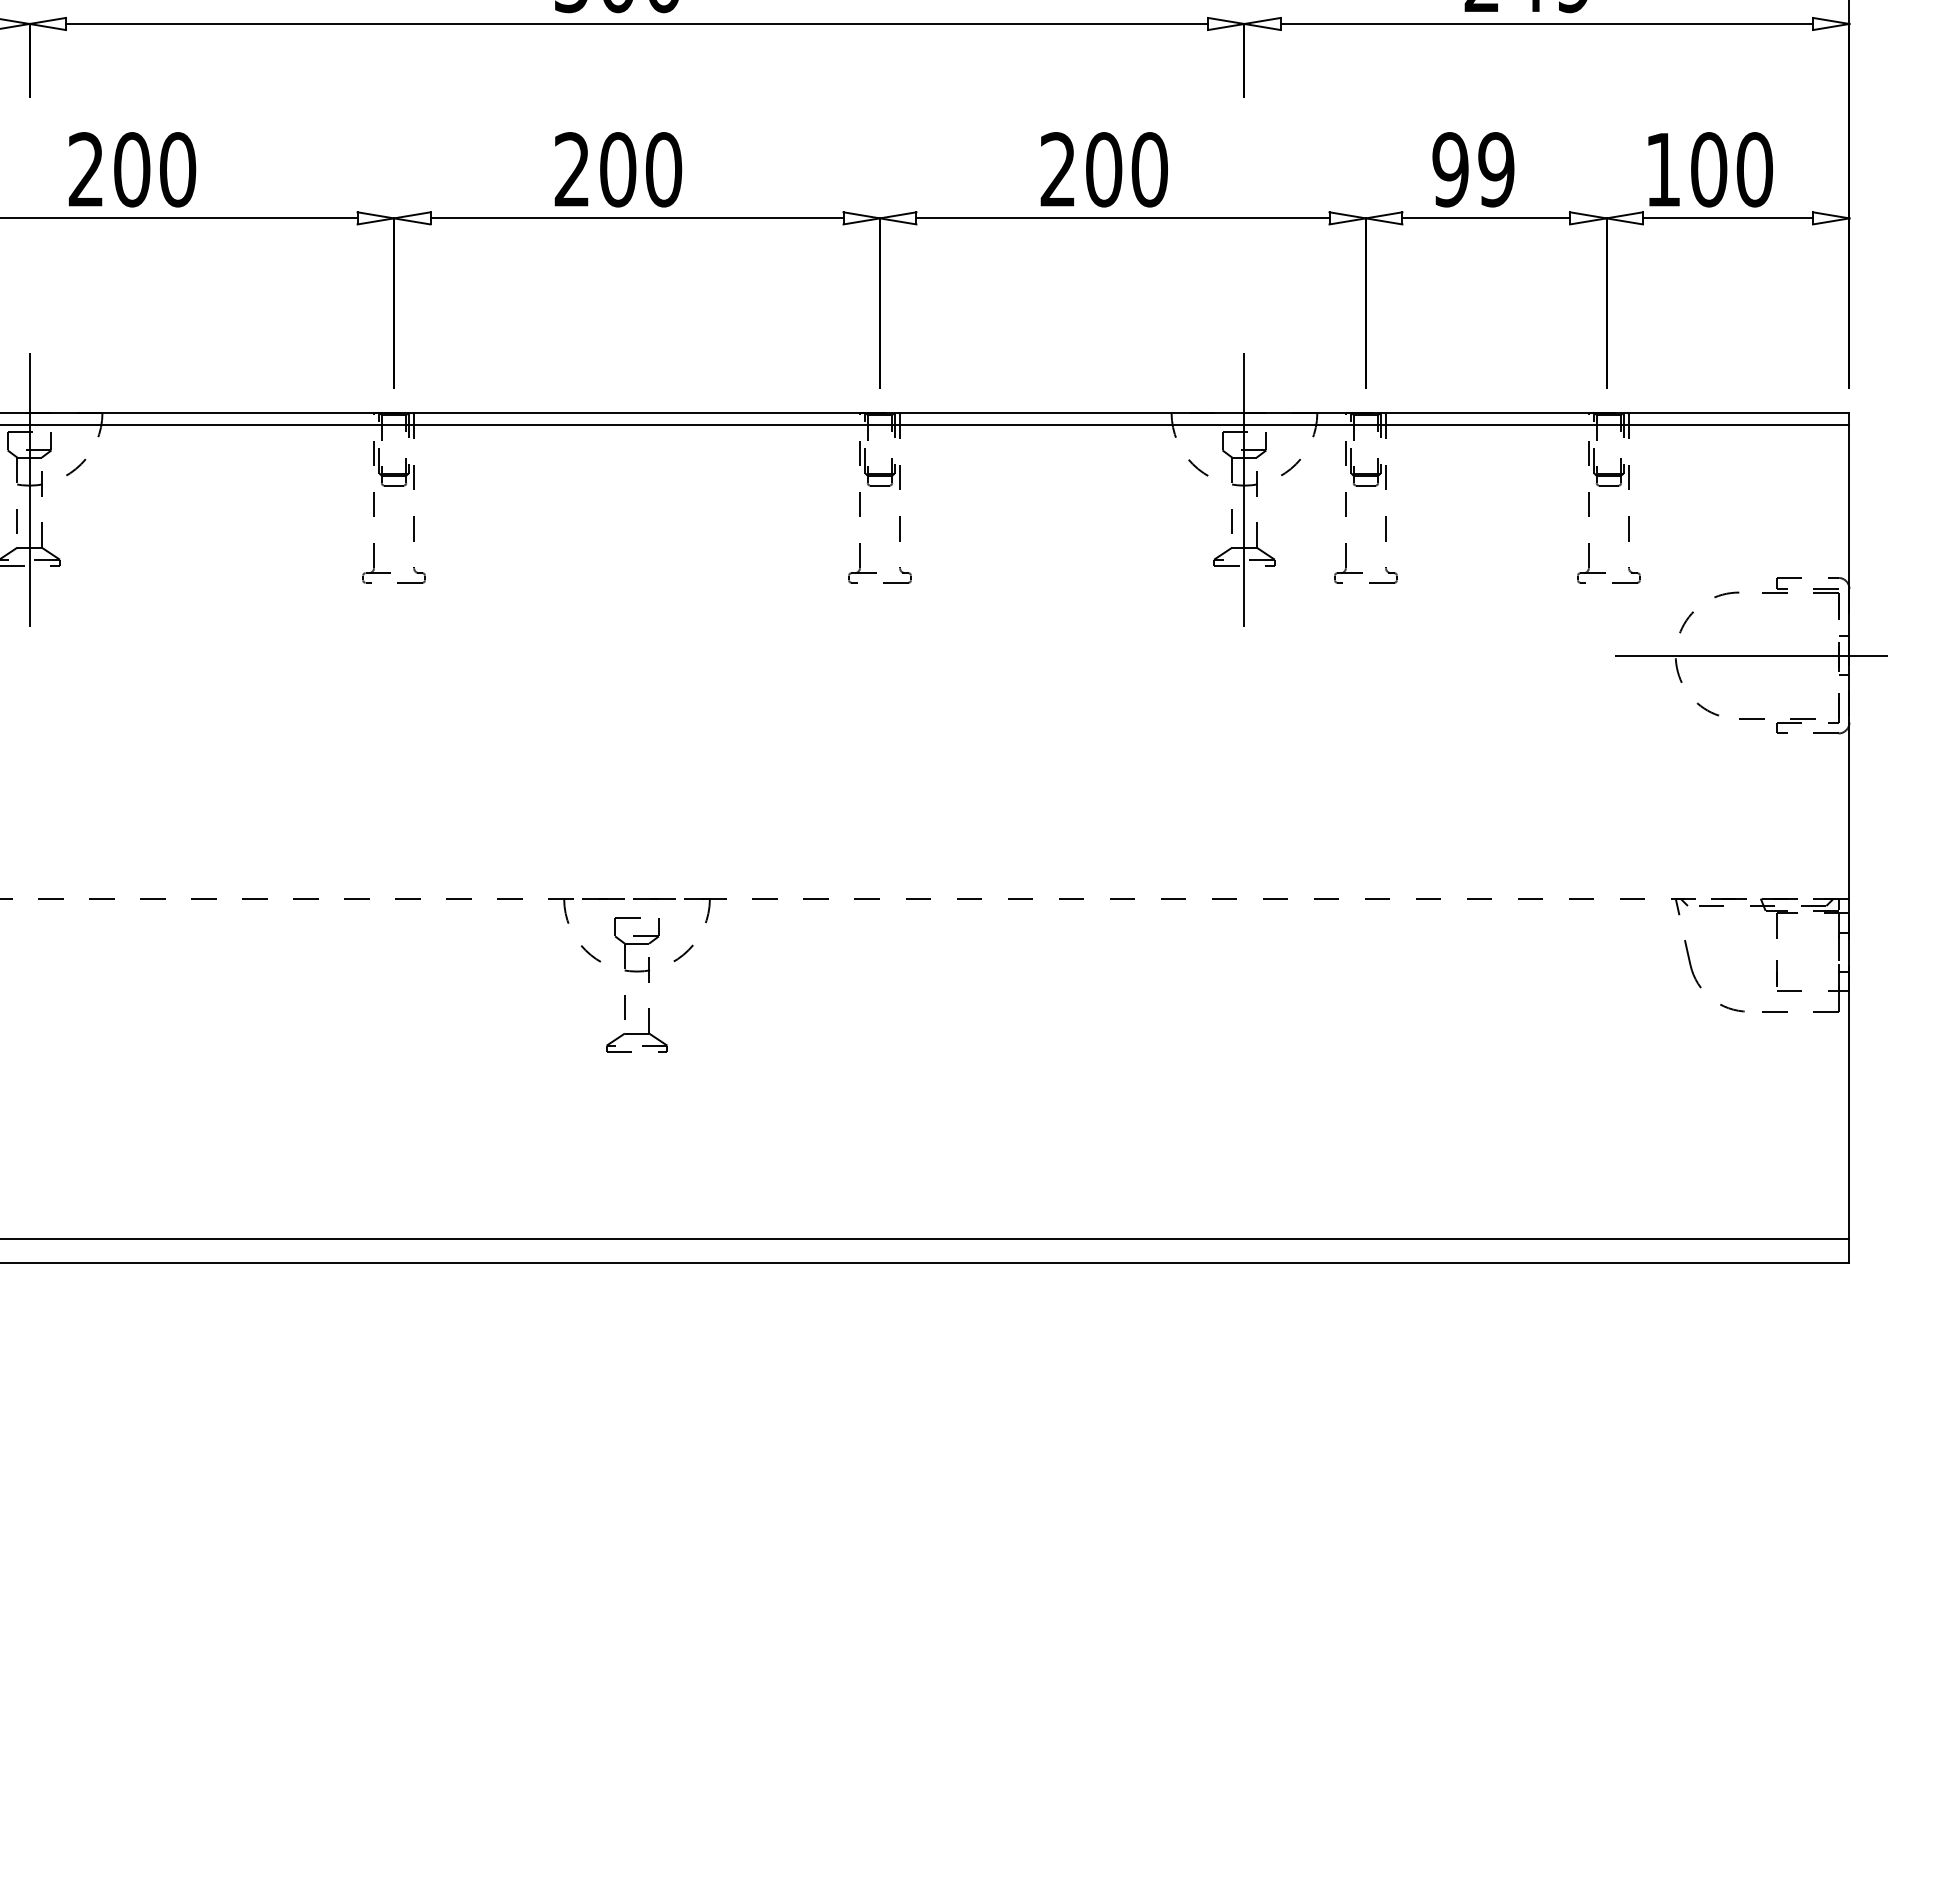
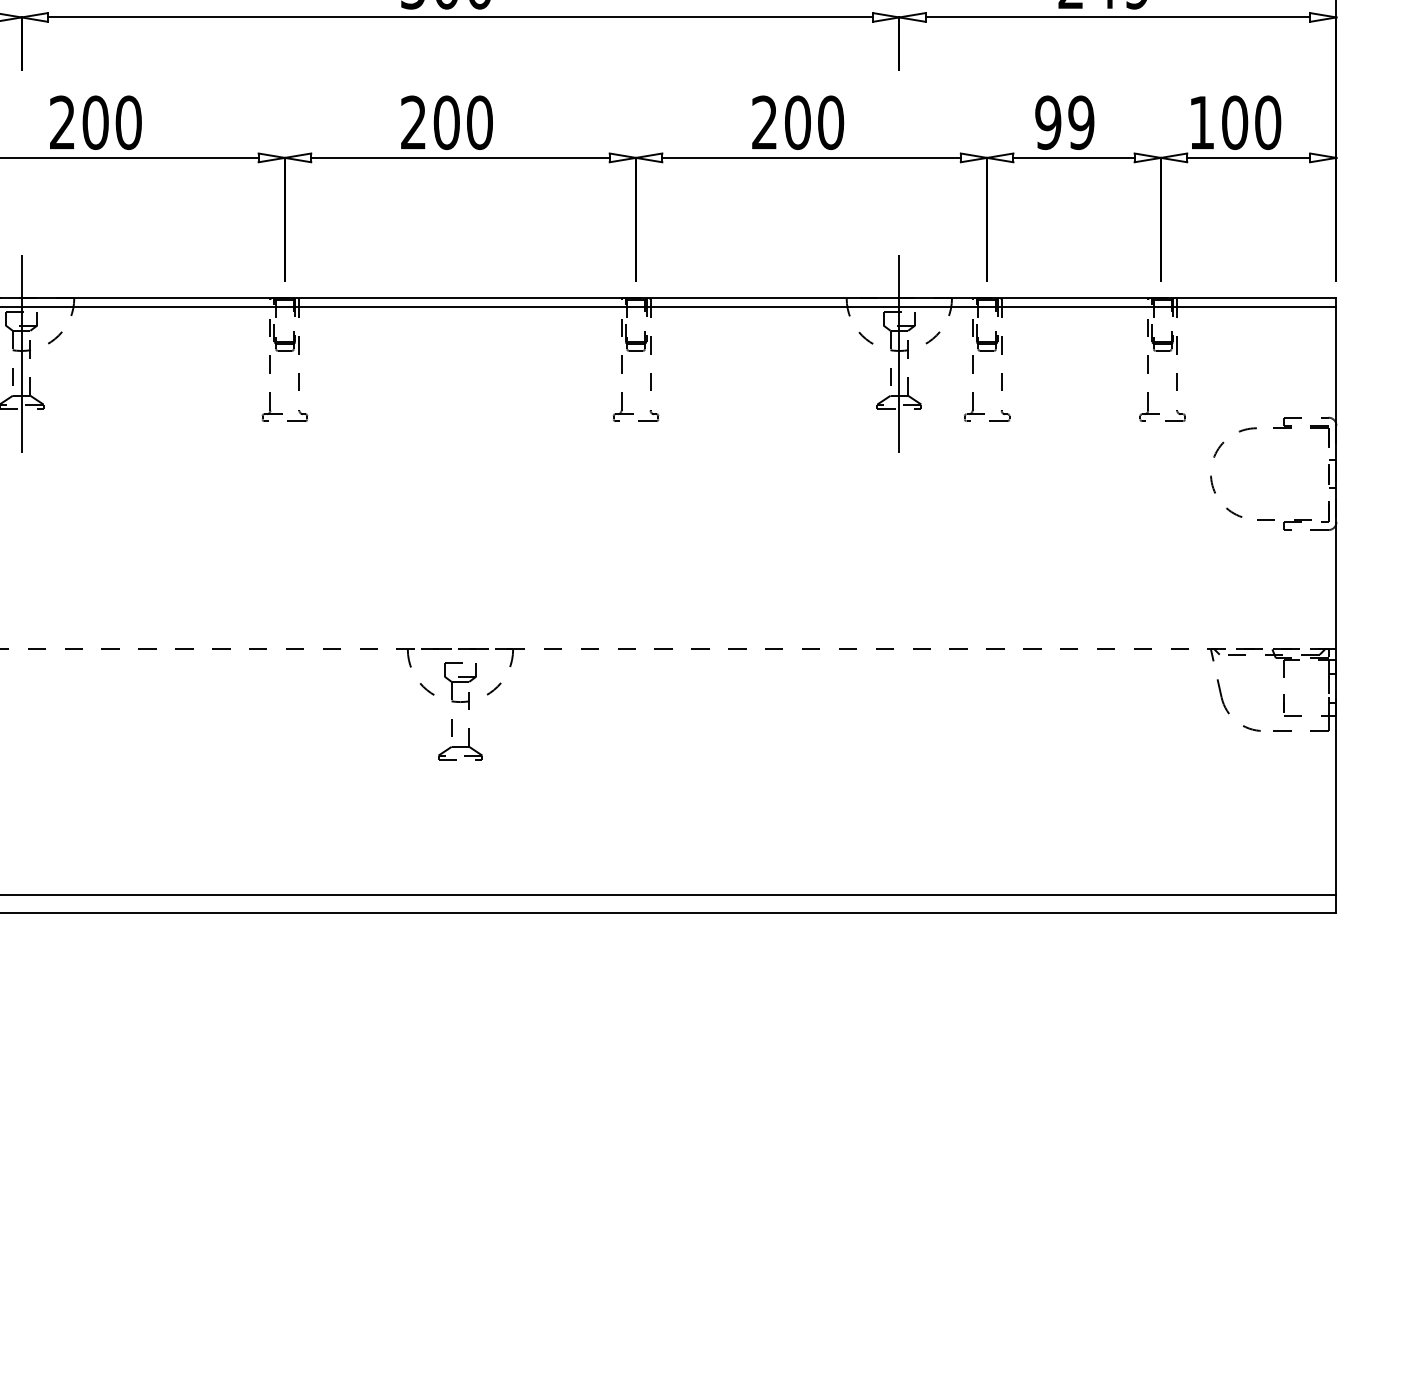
line: (1762, 655) -> (1273, 473), removed

